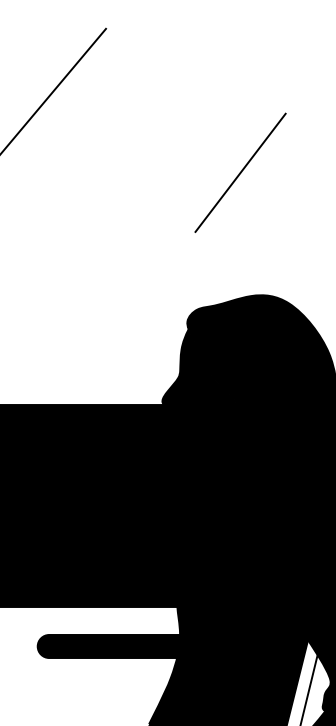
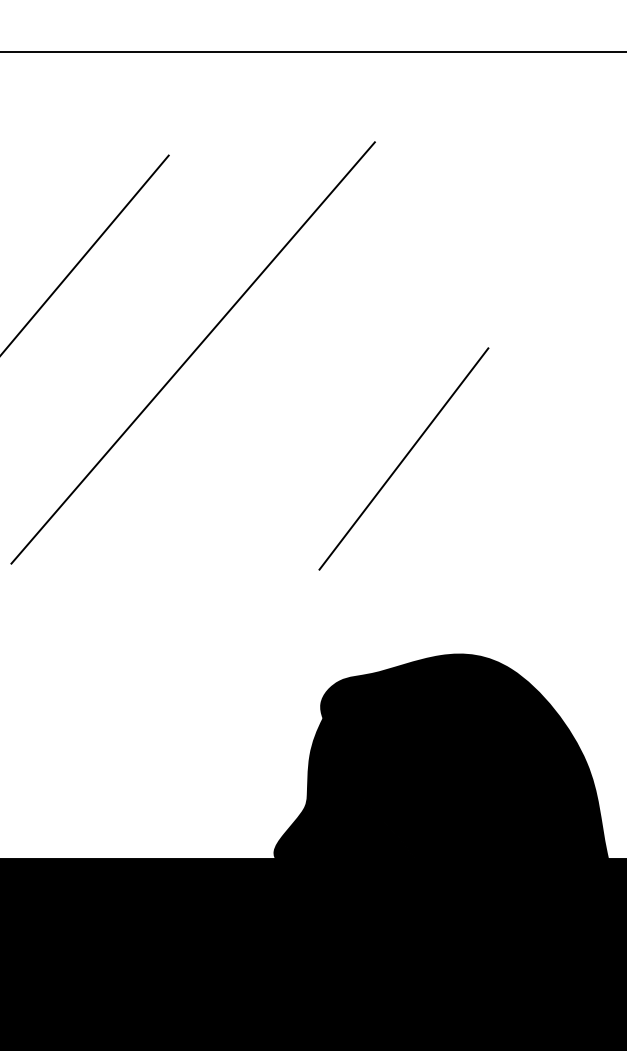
line: (119, 133) -> (194, 351), added
line: (240, 172) -> (403, 458), moved

